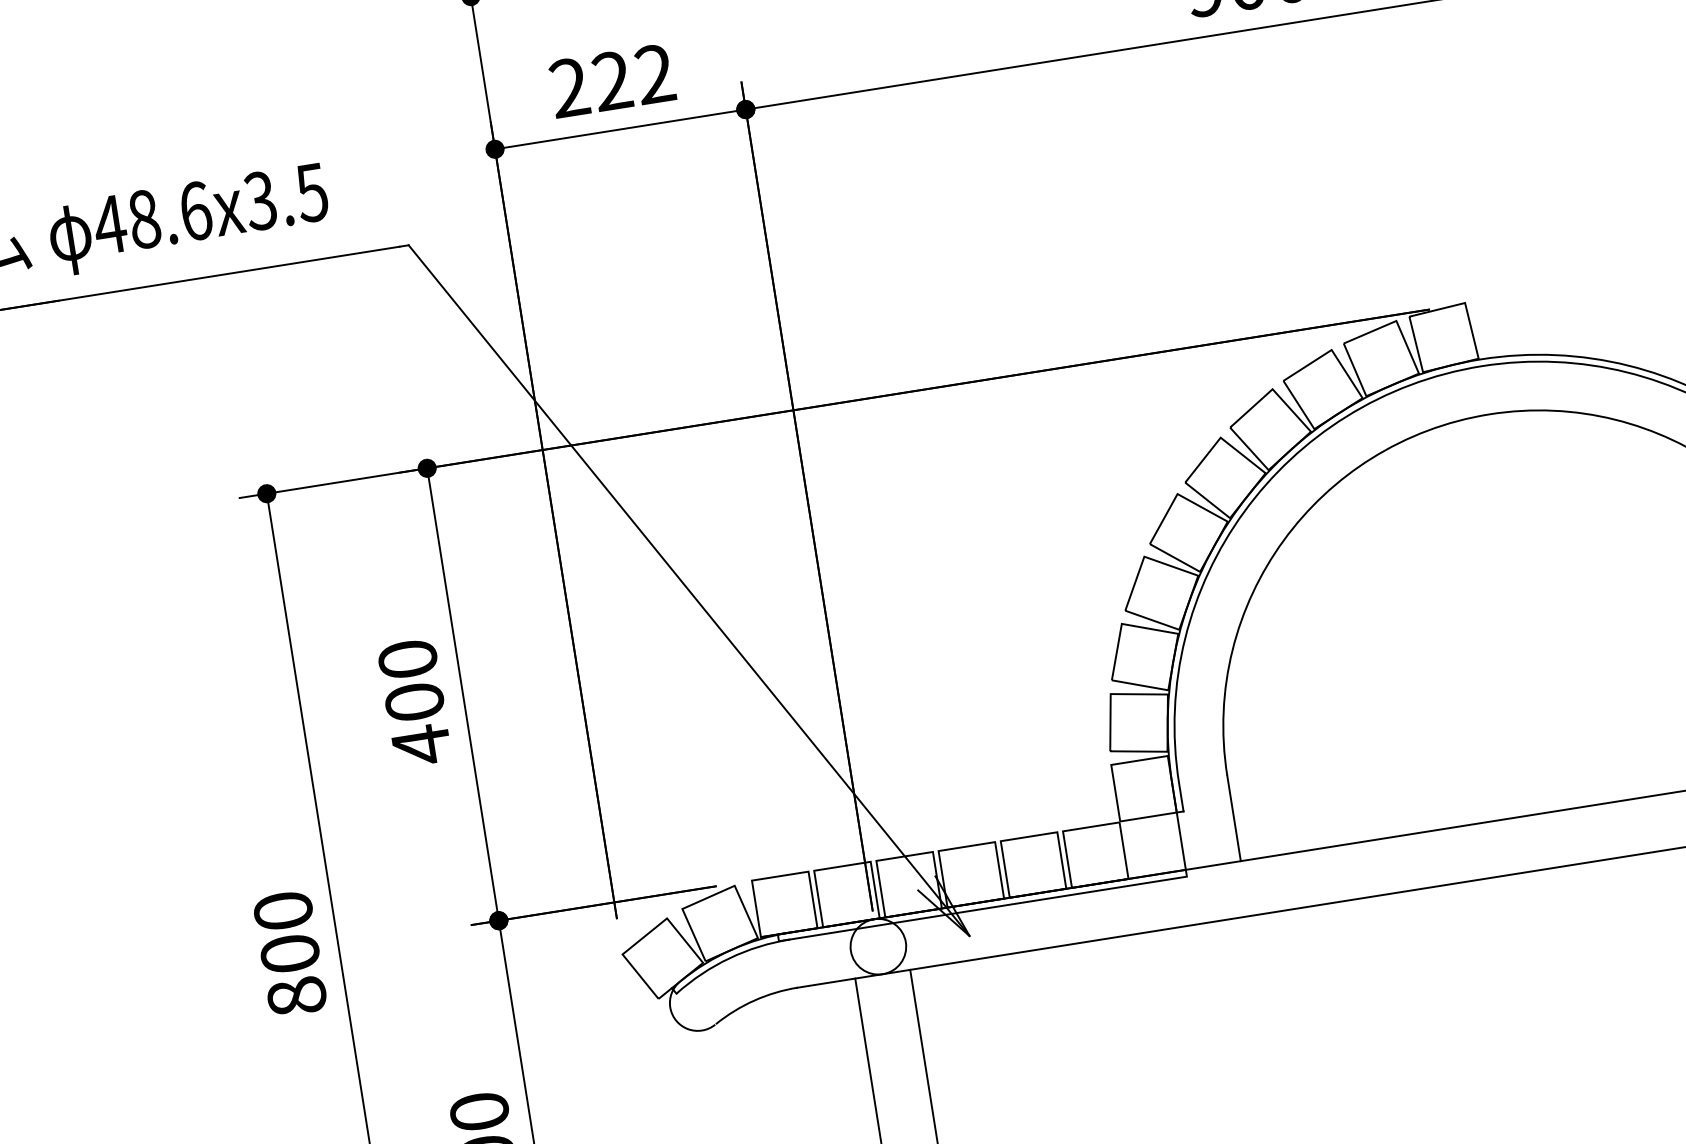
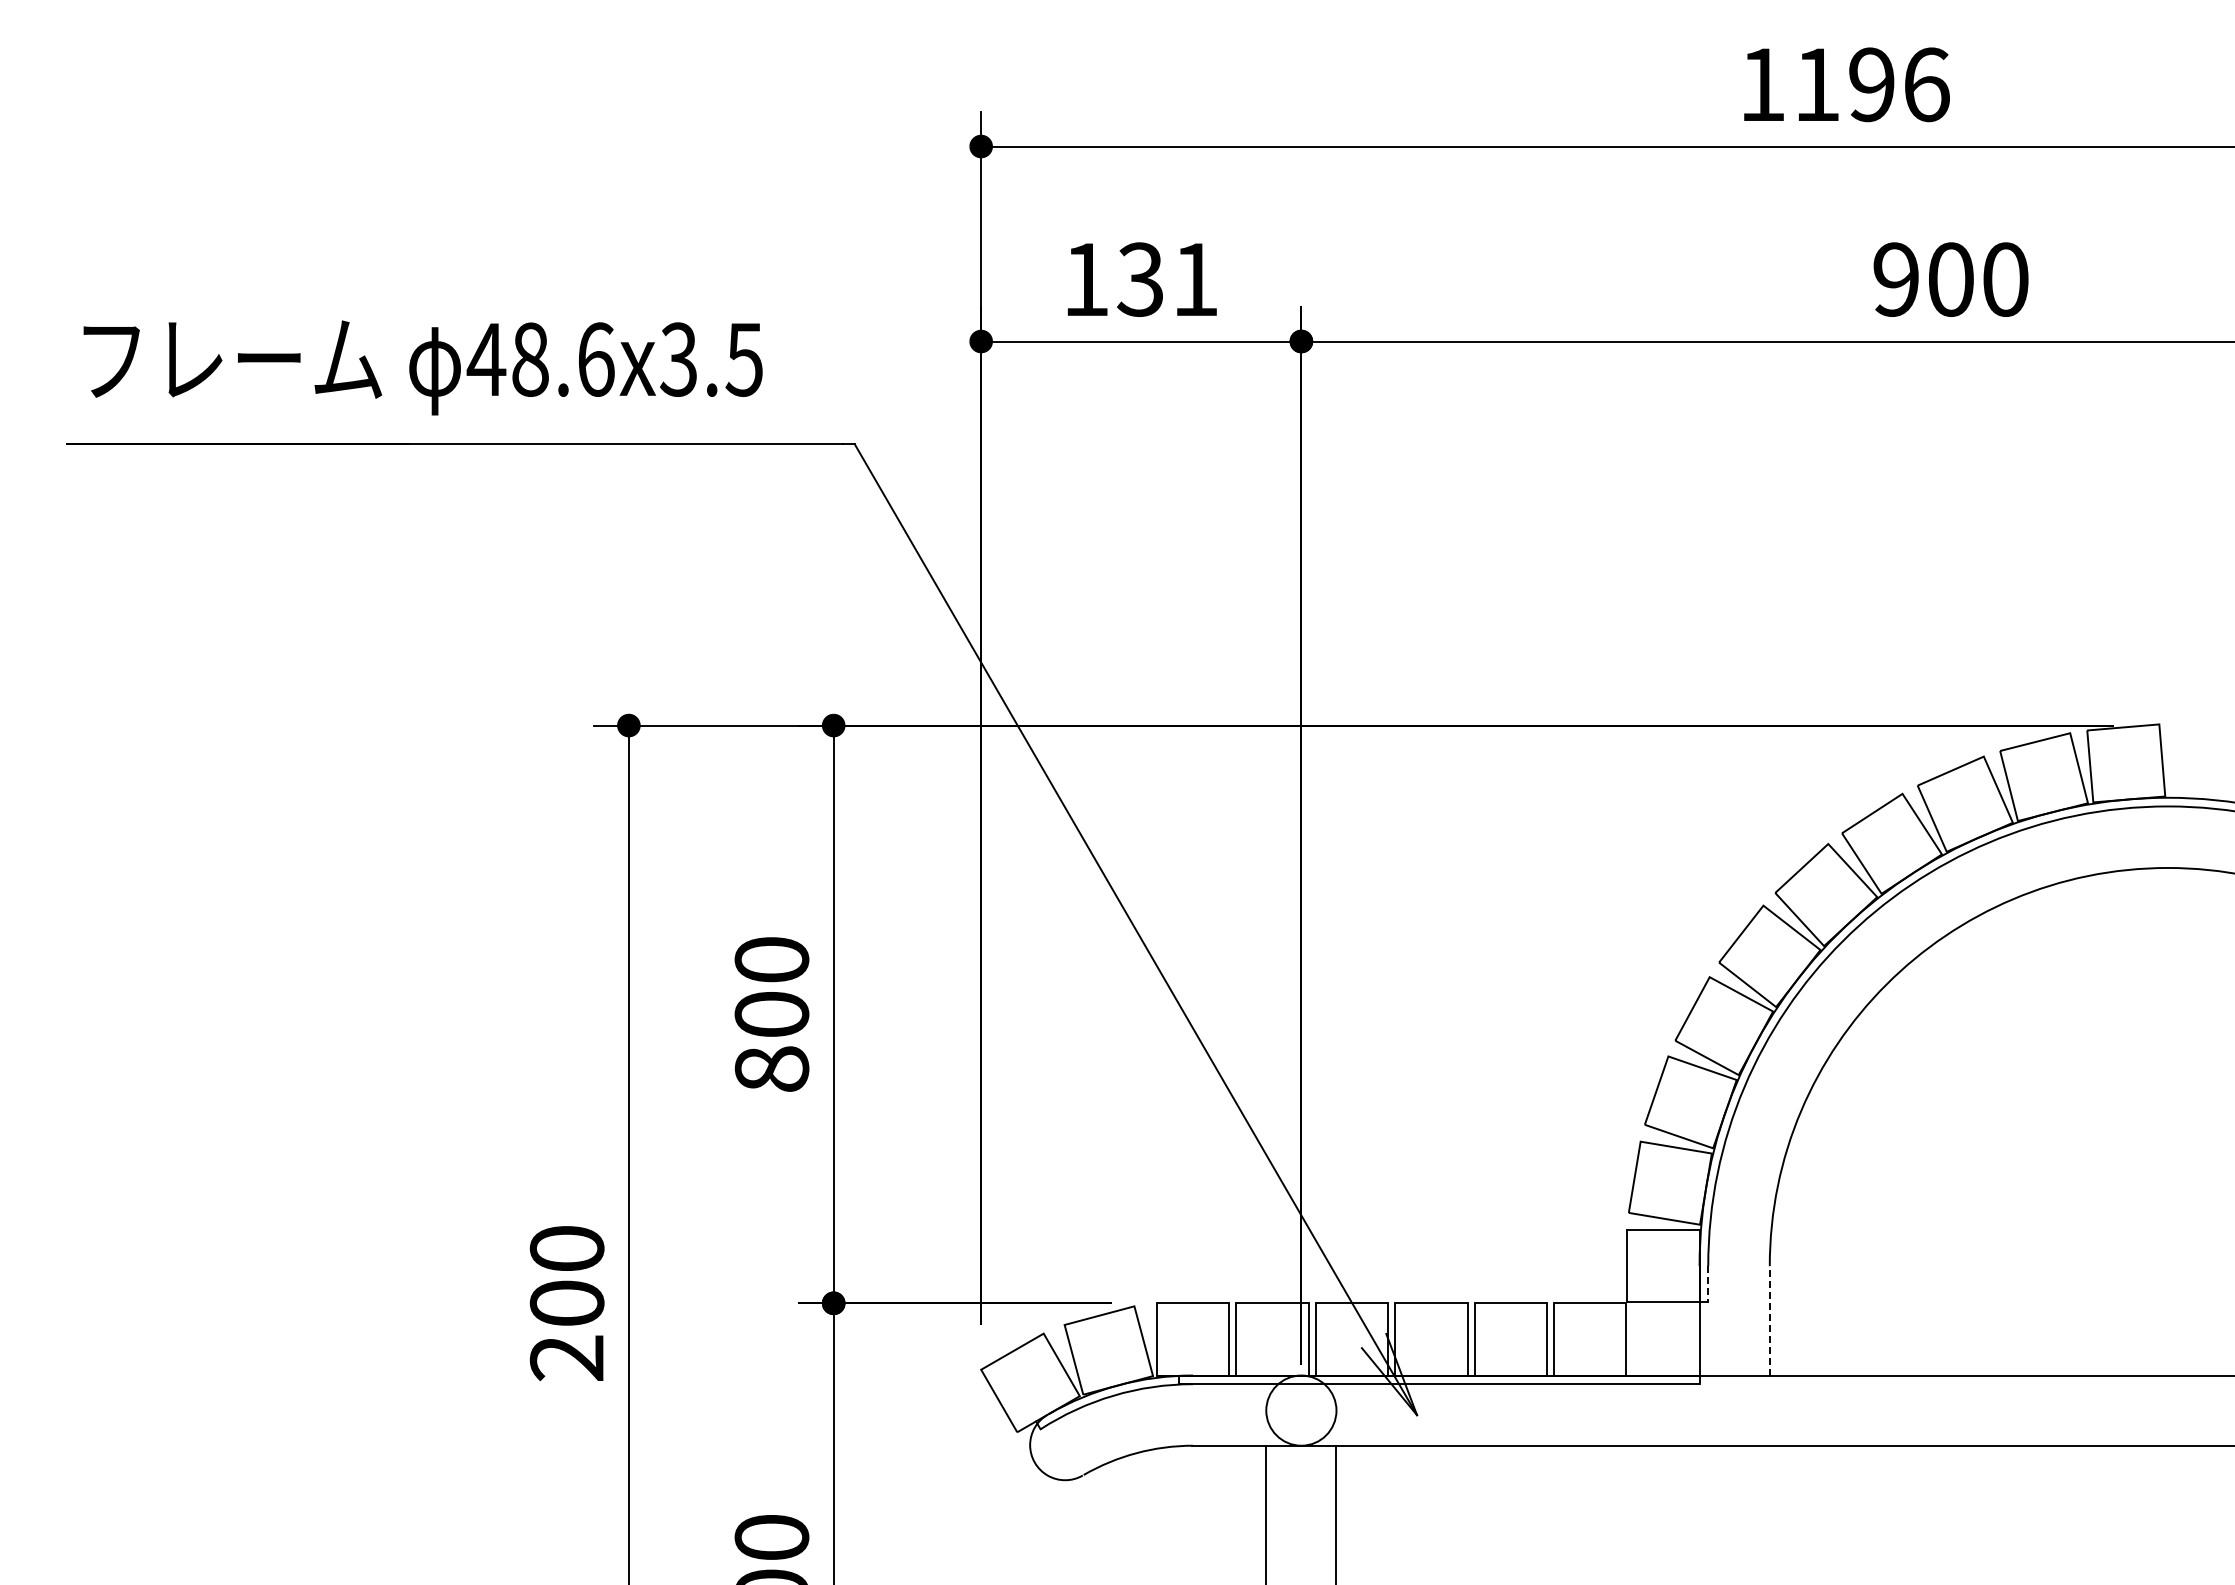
text: (612, 80) -> (1140, 279), 222 -> 131
text: (421, 745) -> (771, 1069), 400 -> 800
line: (1181, 797) -> (1708, 1284), solid -> dashed
line: (1233, 818) -> (1769, 1320), solid -> dashed
text: (296, 997) -> (566, 1358), 800 -> 200

